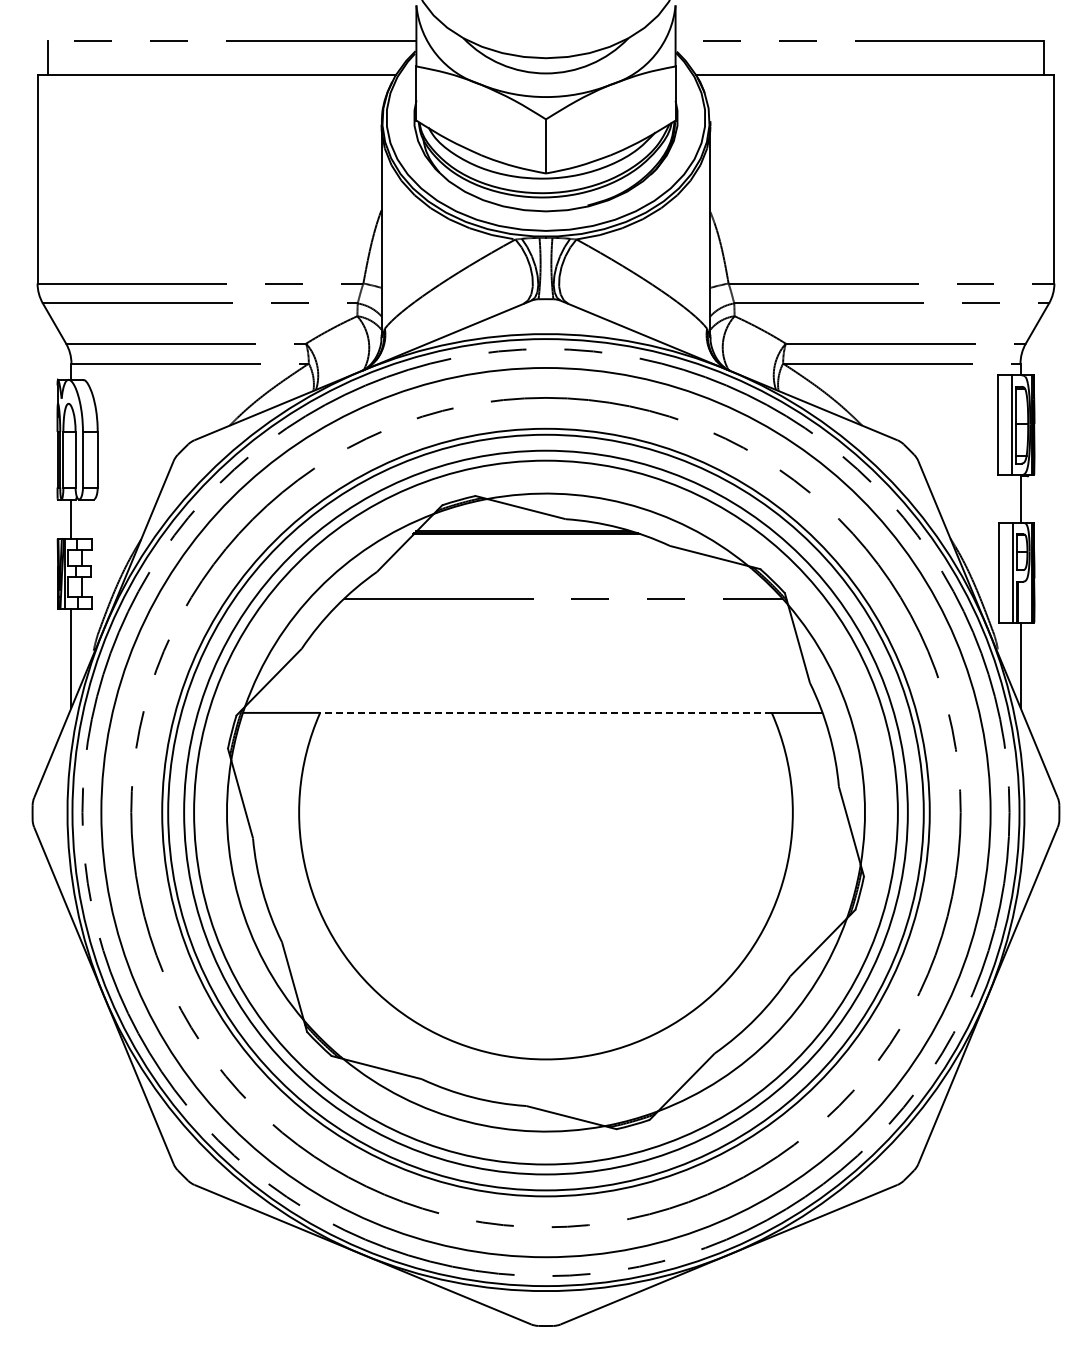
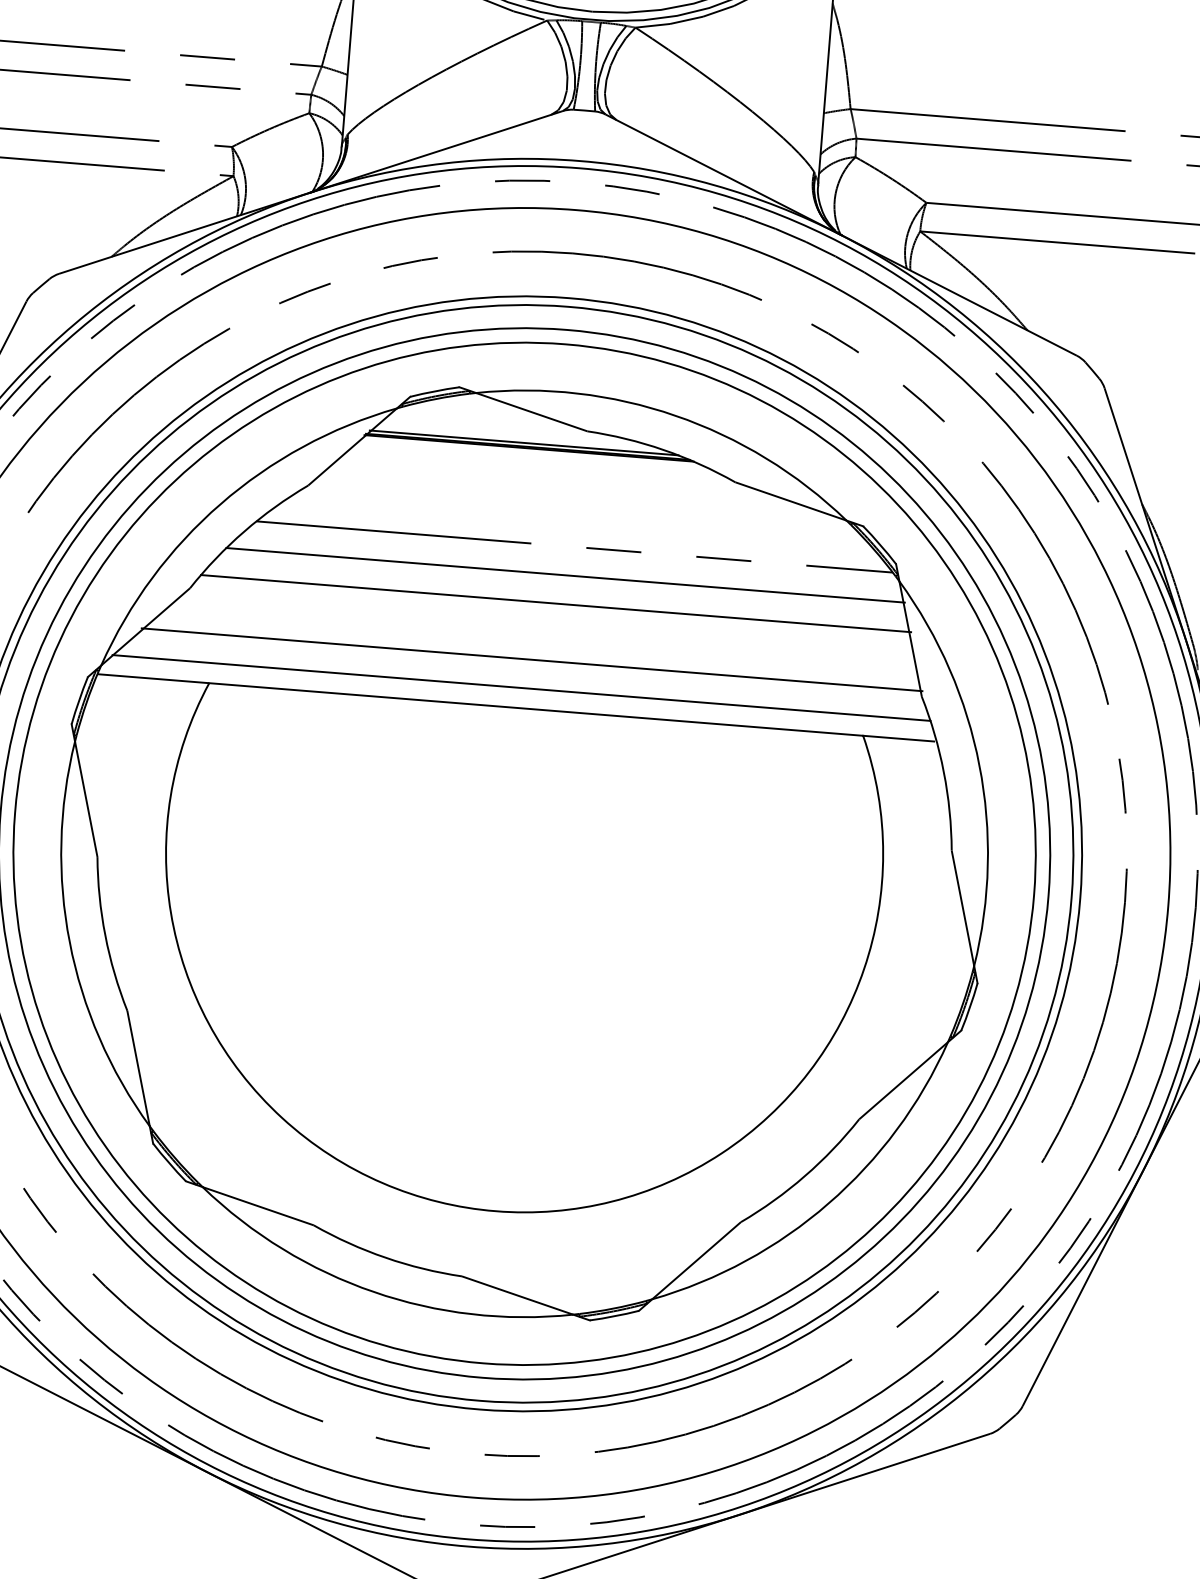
line: (558, 619) -> (565, 575), added
line: (553, 639) -> (555, 604), added
line: (540, 679) -> (532, 660), added
line: (534, 698) -> (521, 687), added
line: (545, 712) -> (535, 708), dashed -> solid

